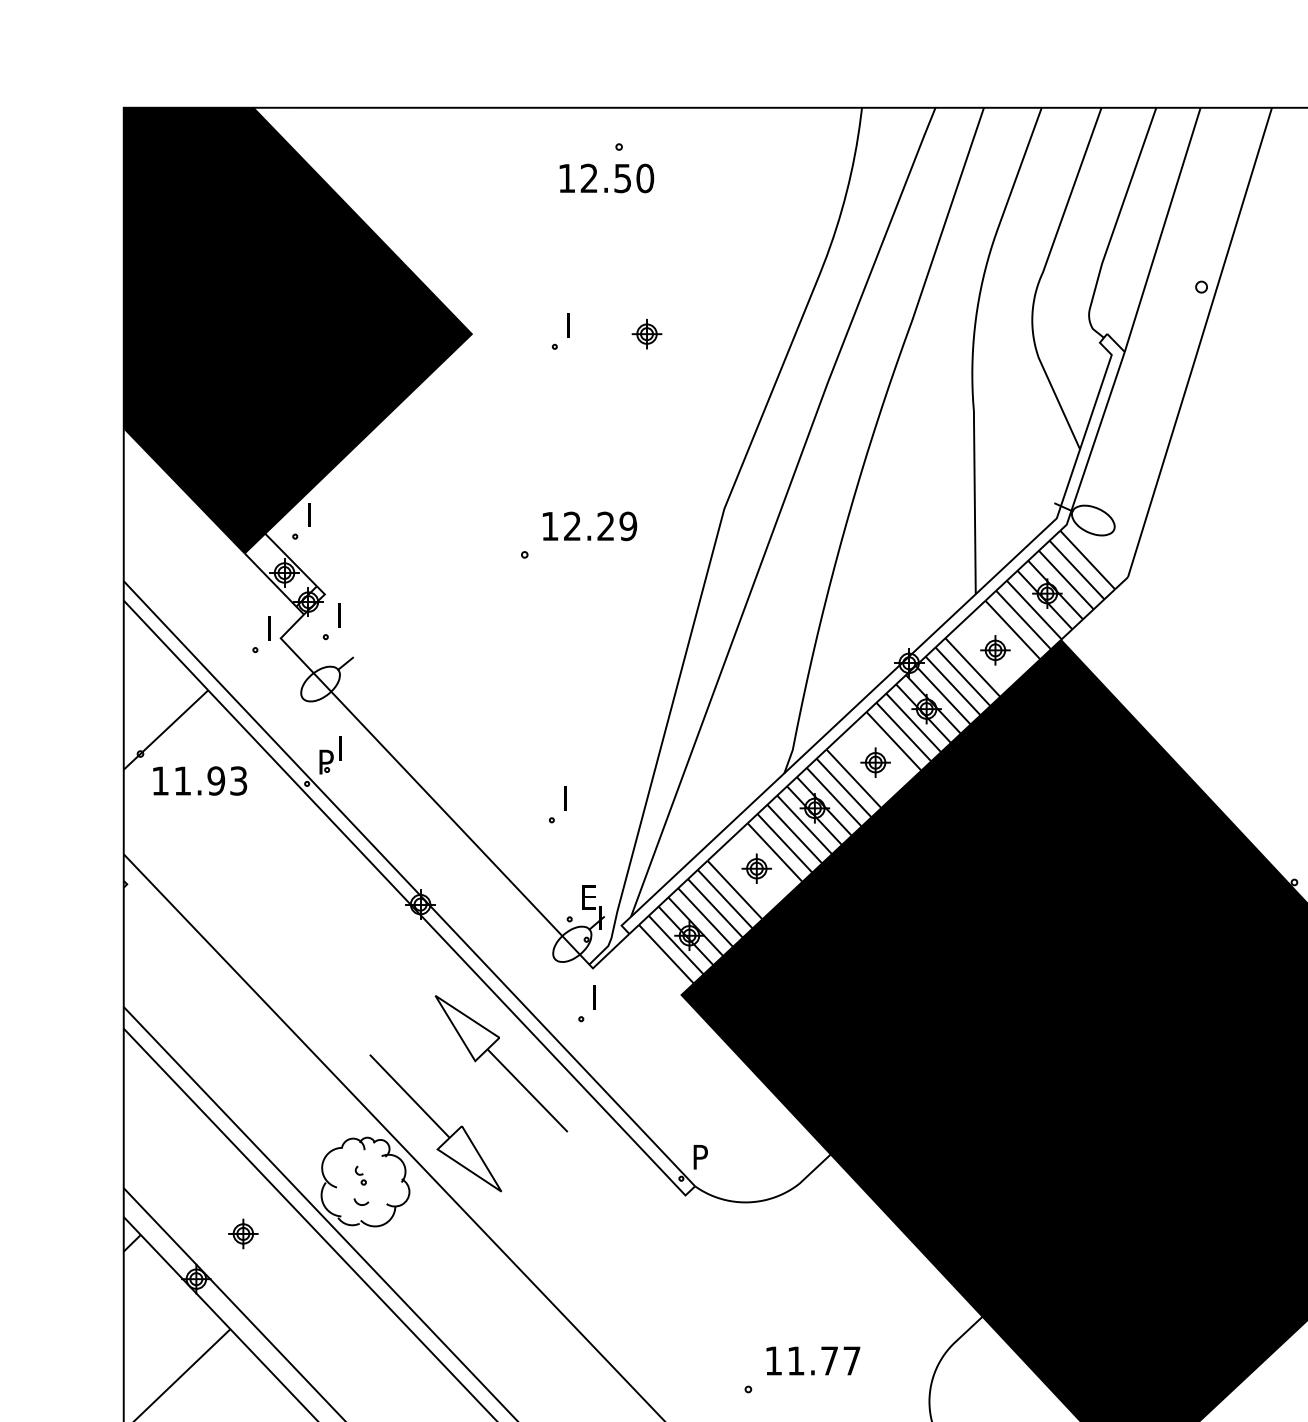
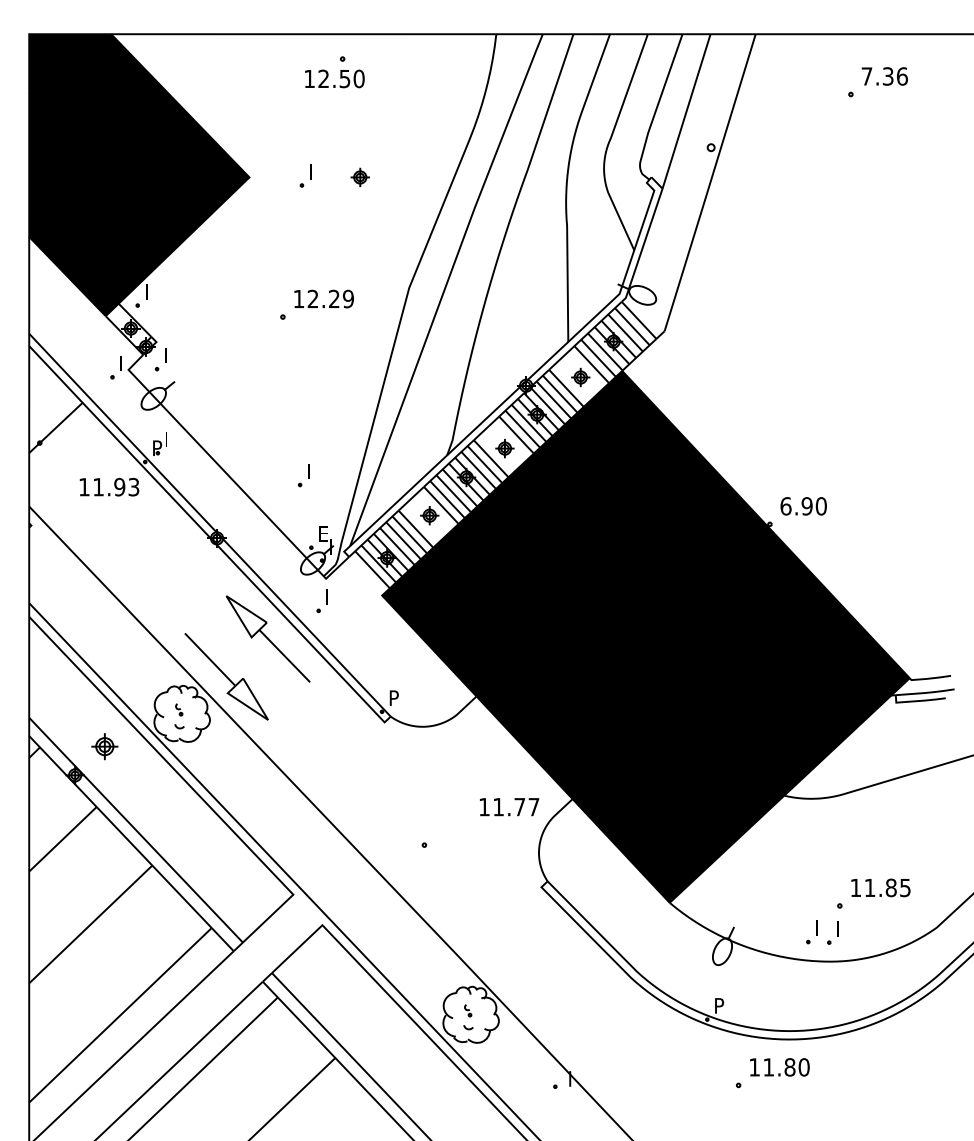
text: (200, 779) -> (109, 486), moved
part: (242, 1233) -> (104, 746), size x1.4
text: (813, 1361) -> (509, 807), moved

